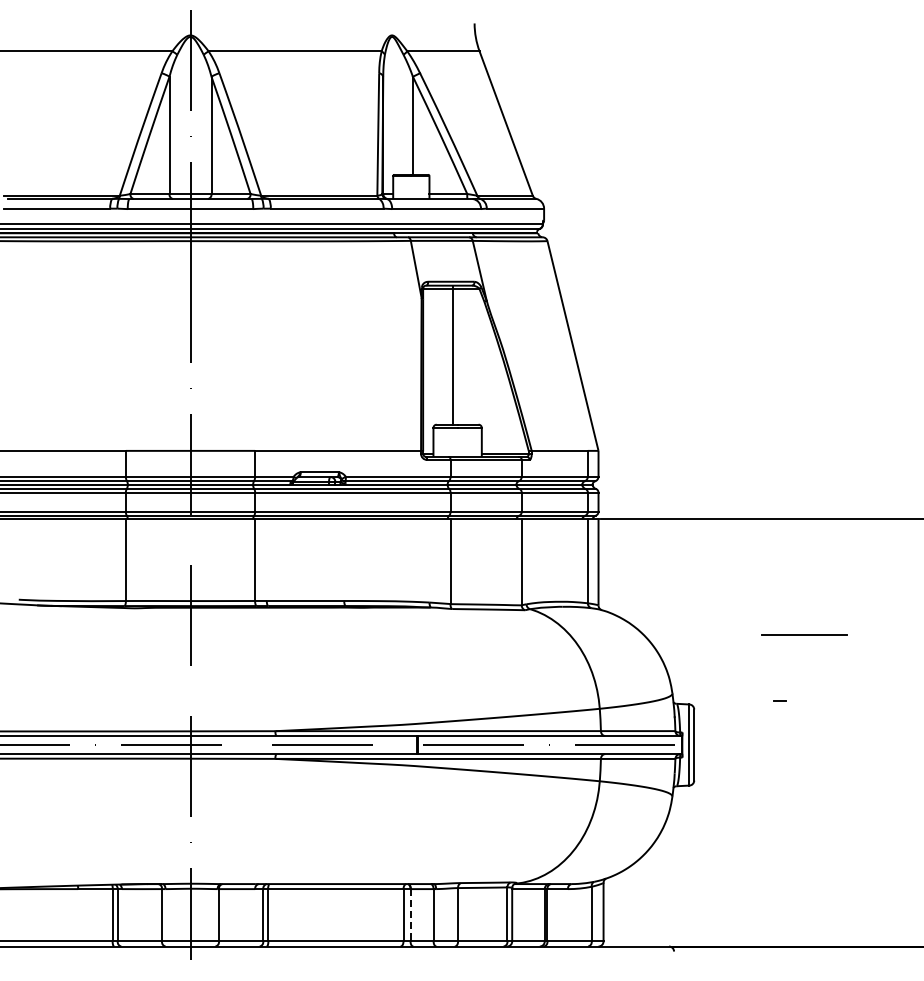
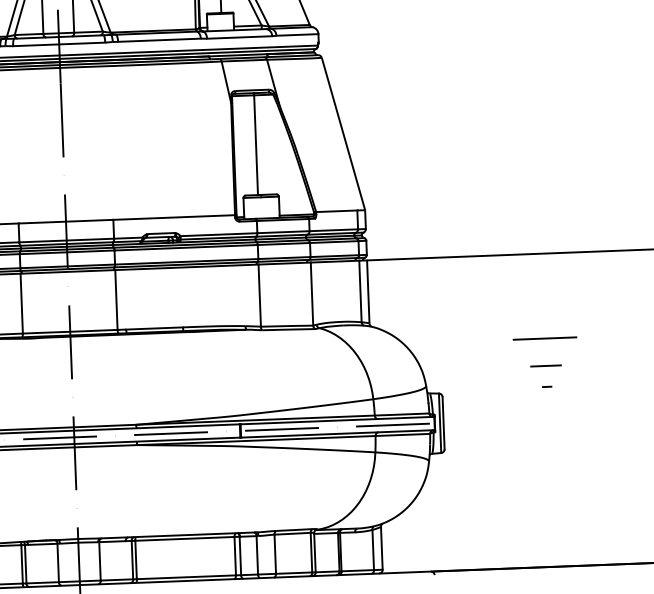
line: (804, 634) -> (544, 338), moved
line: (836, 672) -> (545, 365), added
line: (779, 700) -> (546, 386), moved
line: (410, 915) -> (240, 556), dashed -> solid

